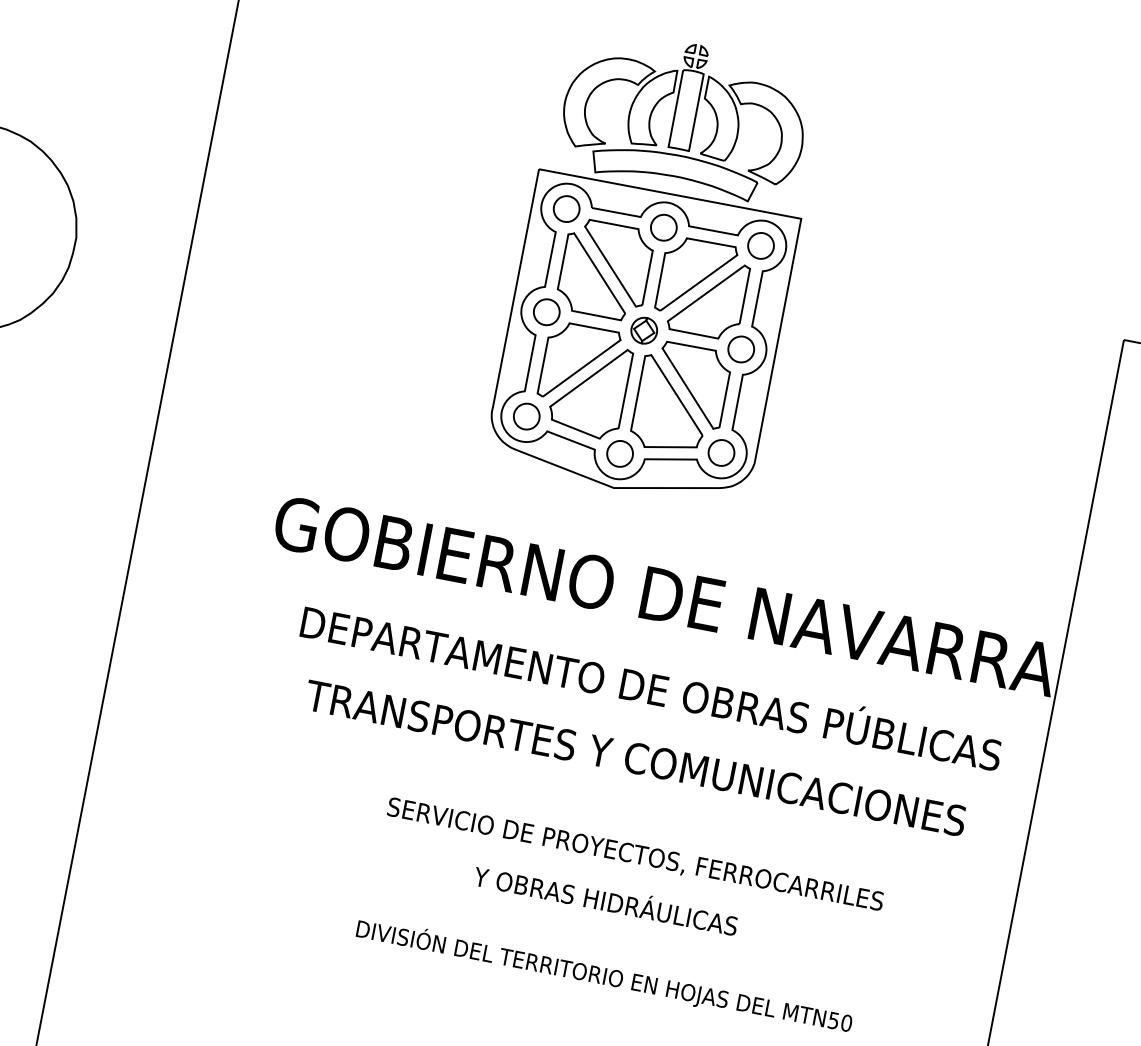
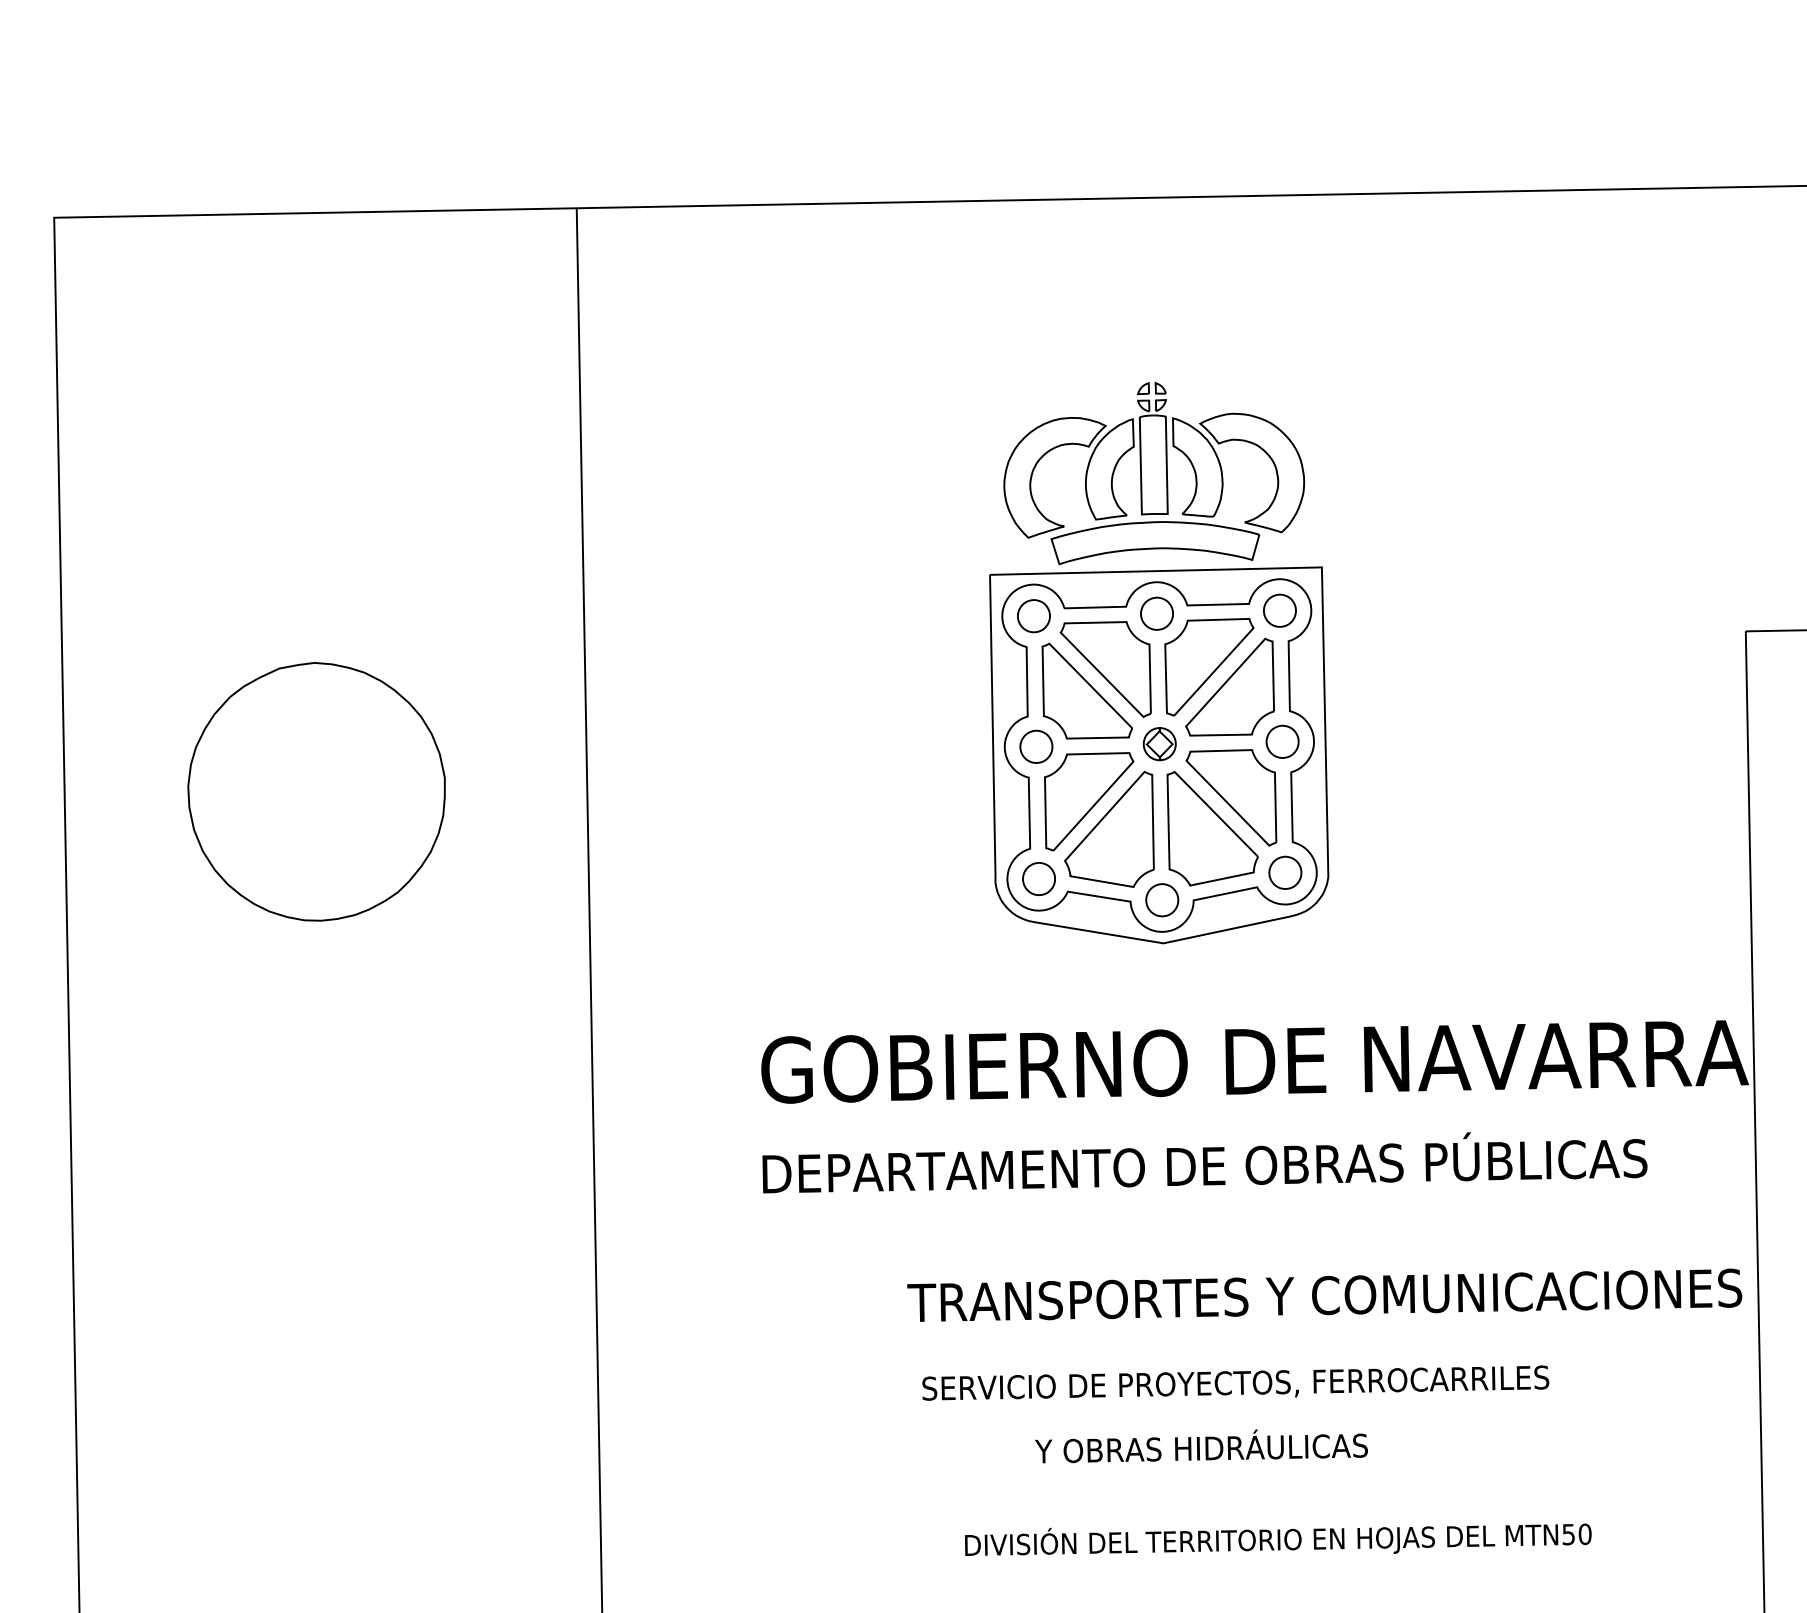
text: (651, 686) -> (1204, 1162), moved
text: (635, 757) -> (1324, 1294), moved
text: (635, 853) -> (1235, 1382), moved
text: (606, 899) -> (1201, 1446), moved

